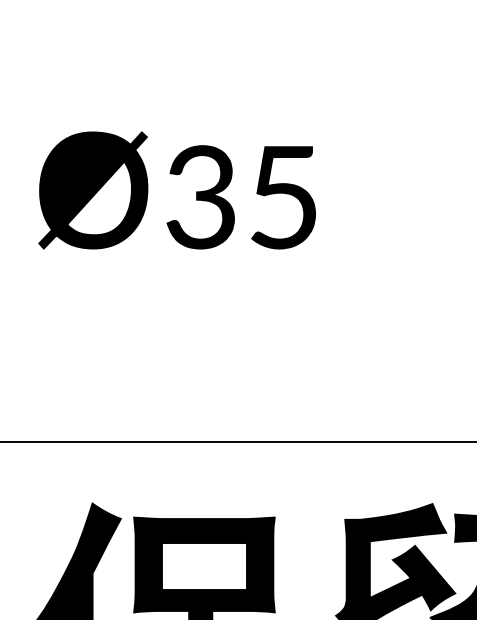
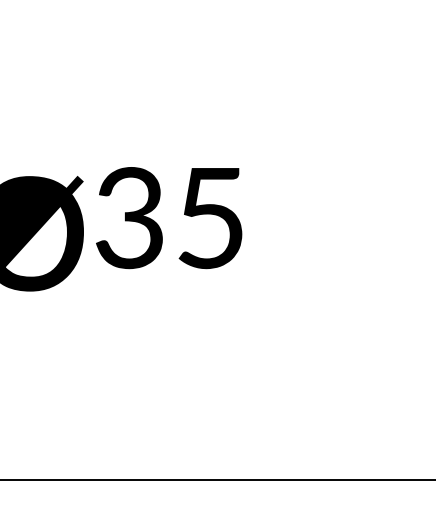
text: (240, 197) -> (168, 218), moved

